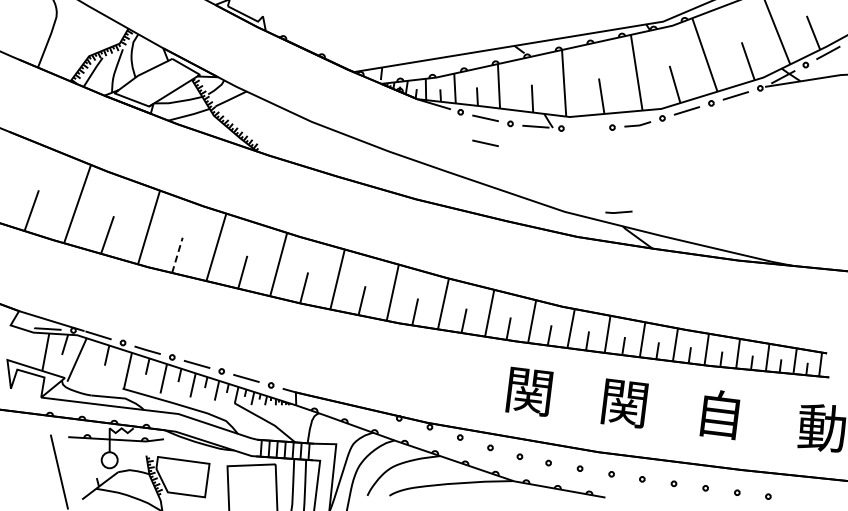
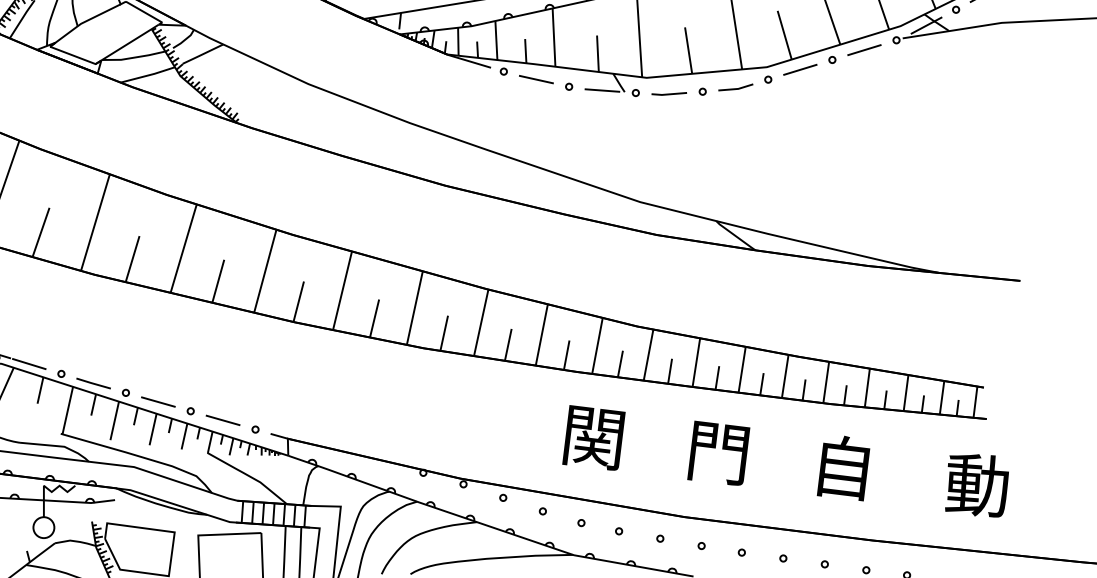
line: (485, 142) -> (536, 111), removed
line: (618, 211) -> (668, 92), moved
line: (177, 254) -> (132, 257), dashed -> solid
text: (624, 403) -> (718, 453), 関 -> 門

